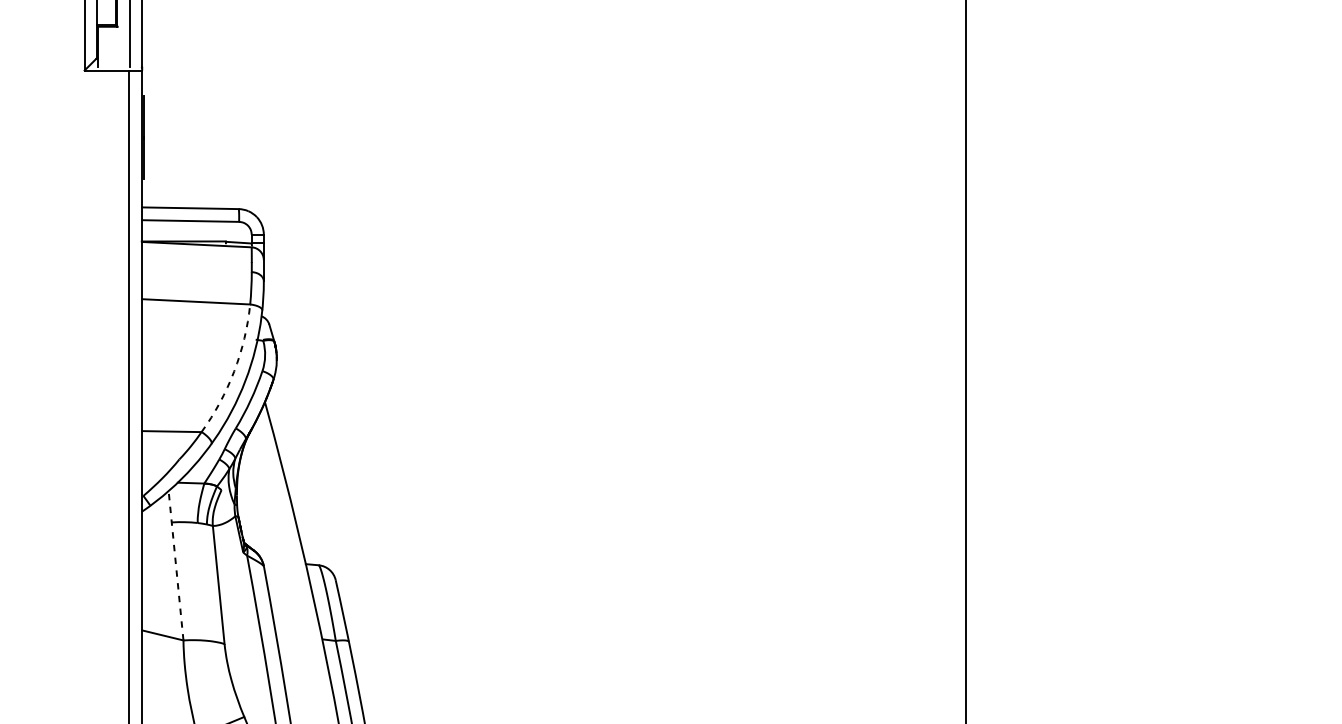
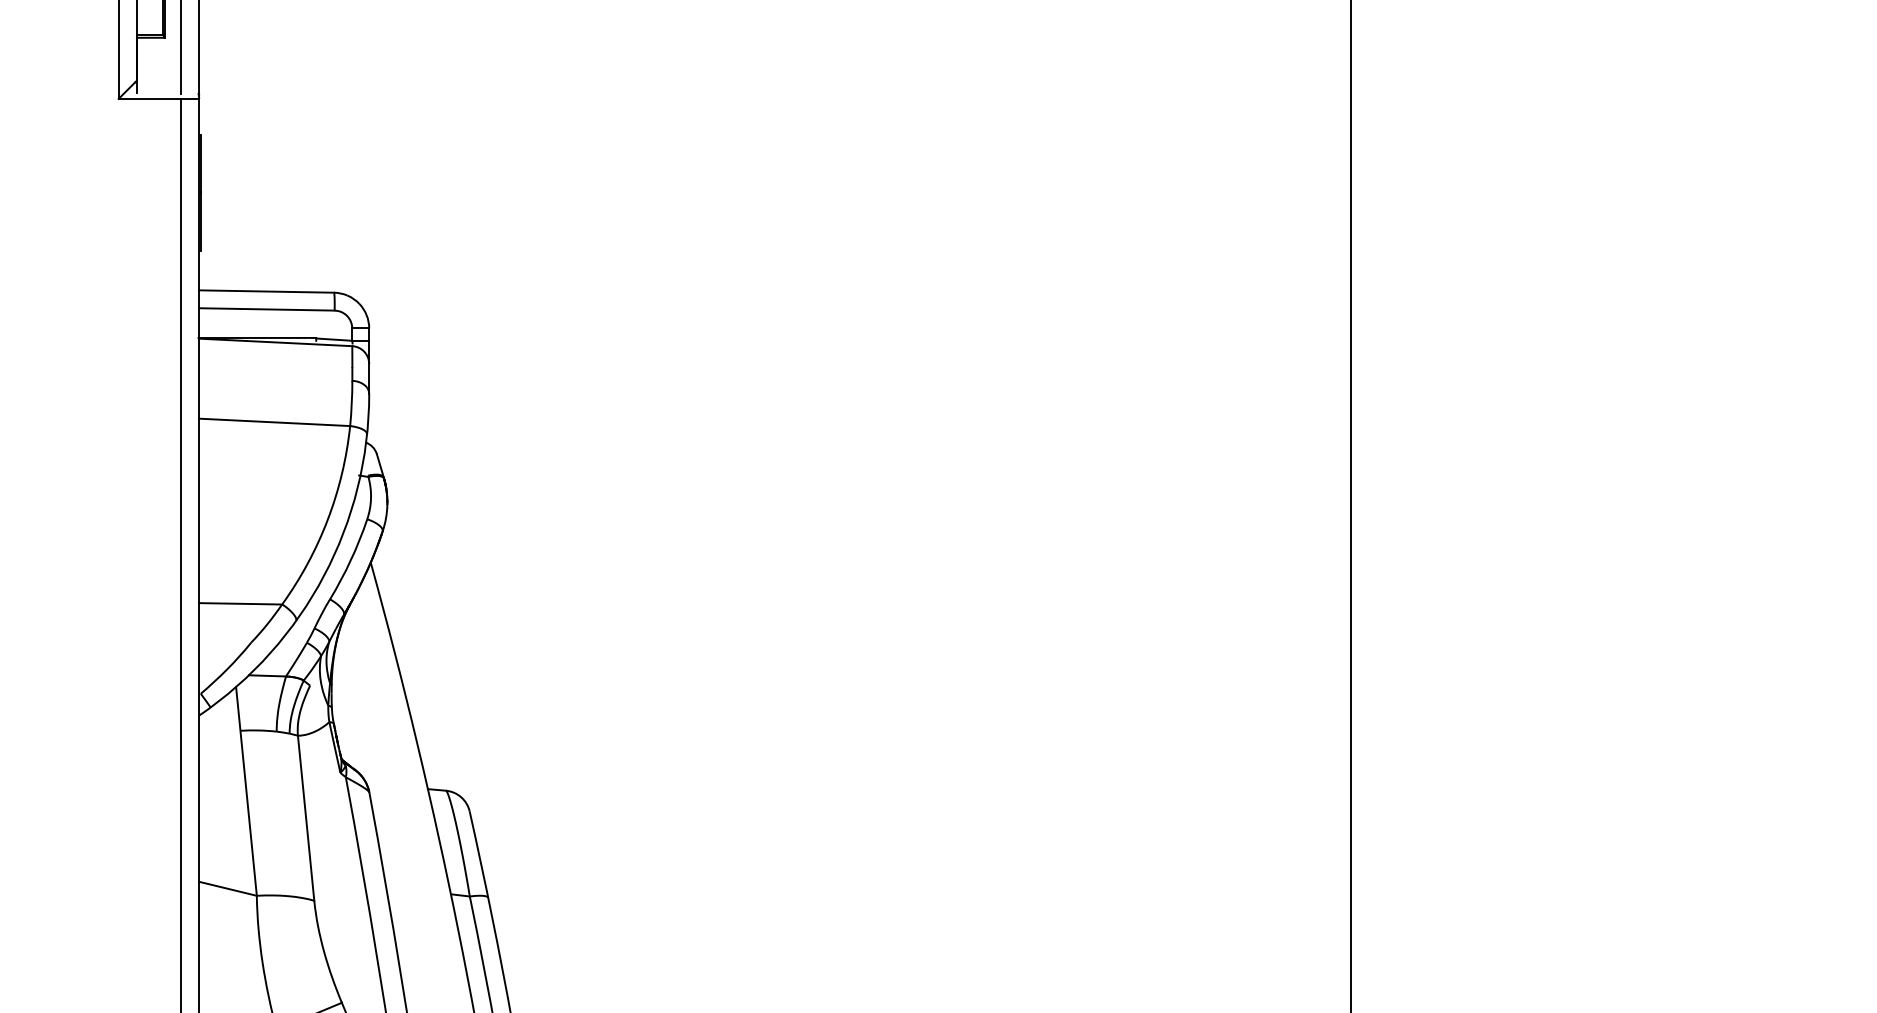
arc: (234, 371) -> (327, 519), dashed -> solid
line: (176, 565) -> (246, 791), dashed -> solid

